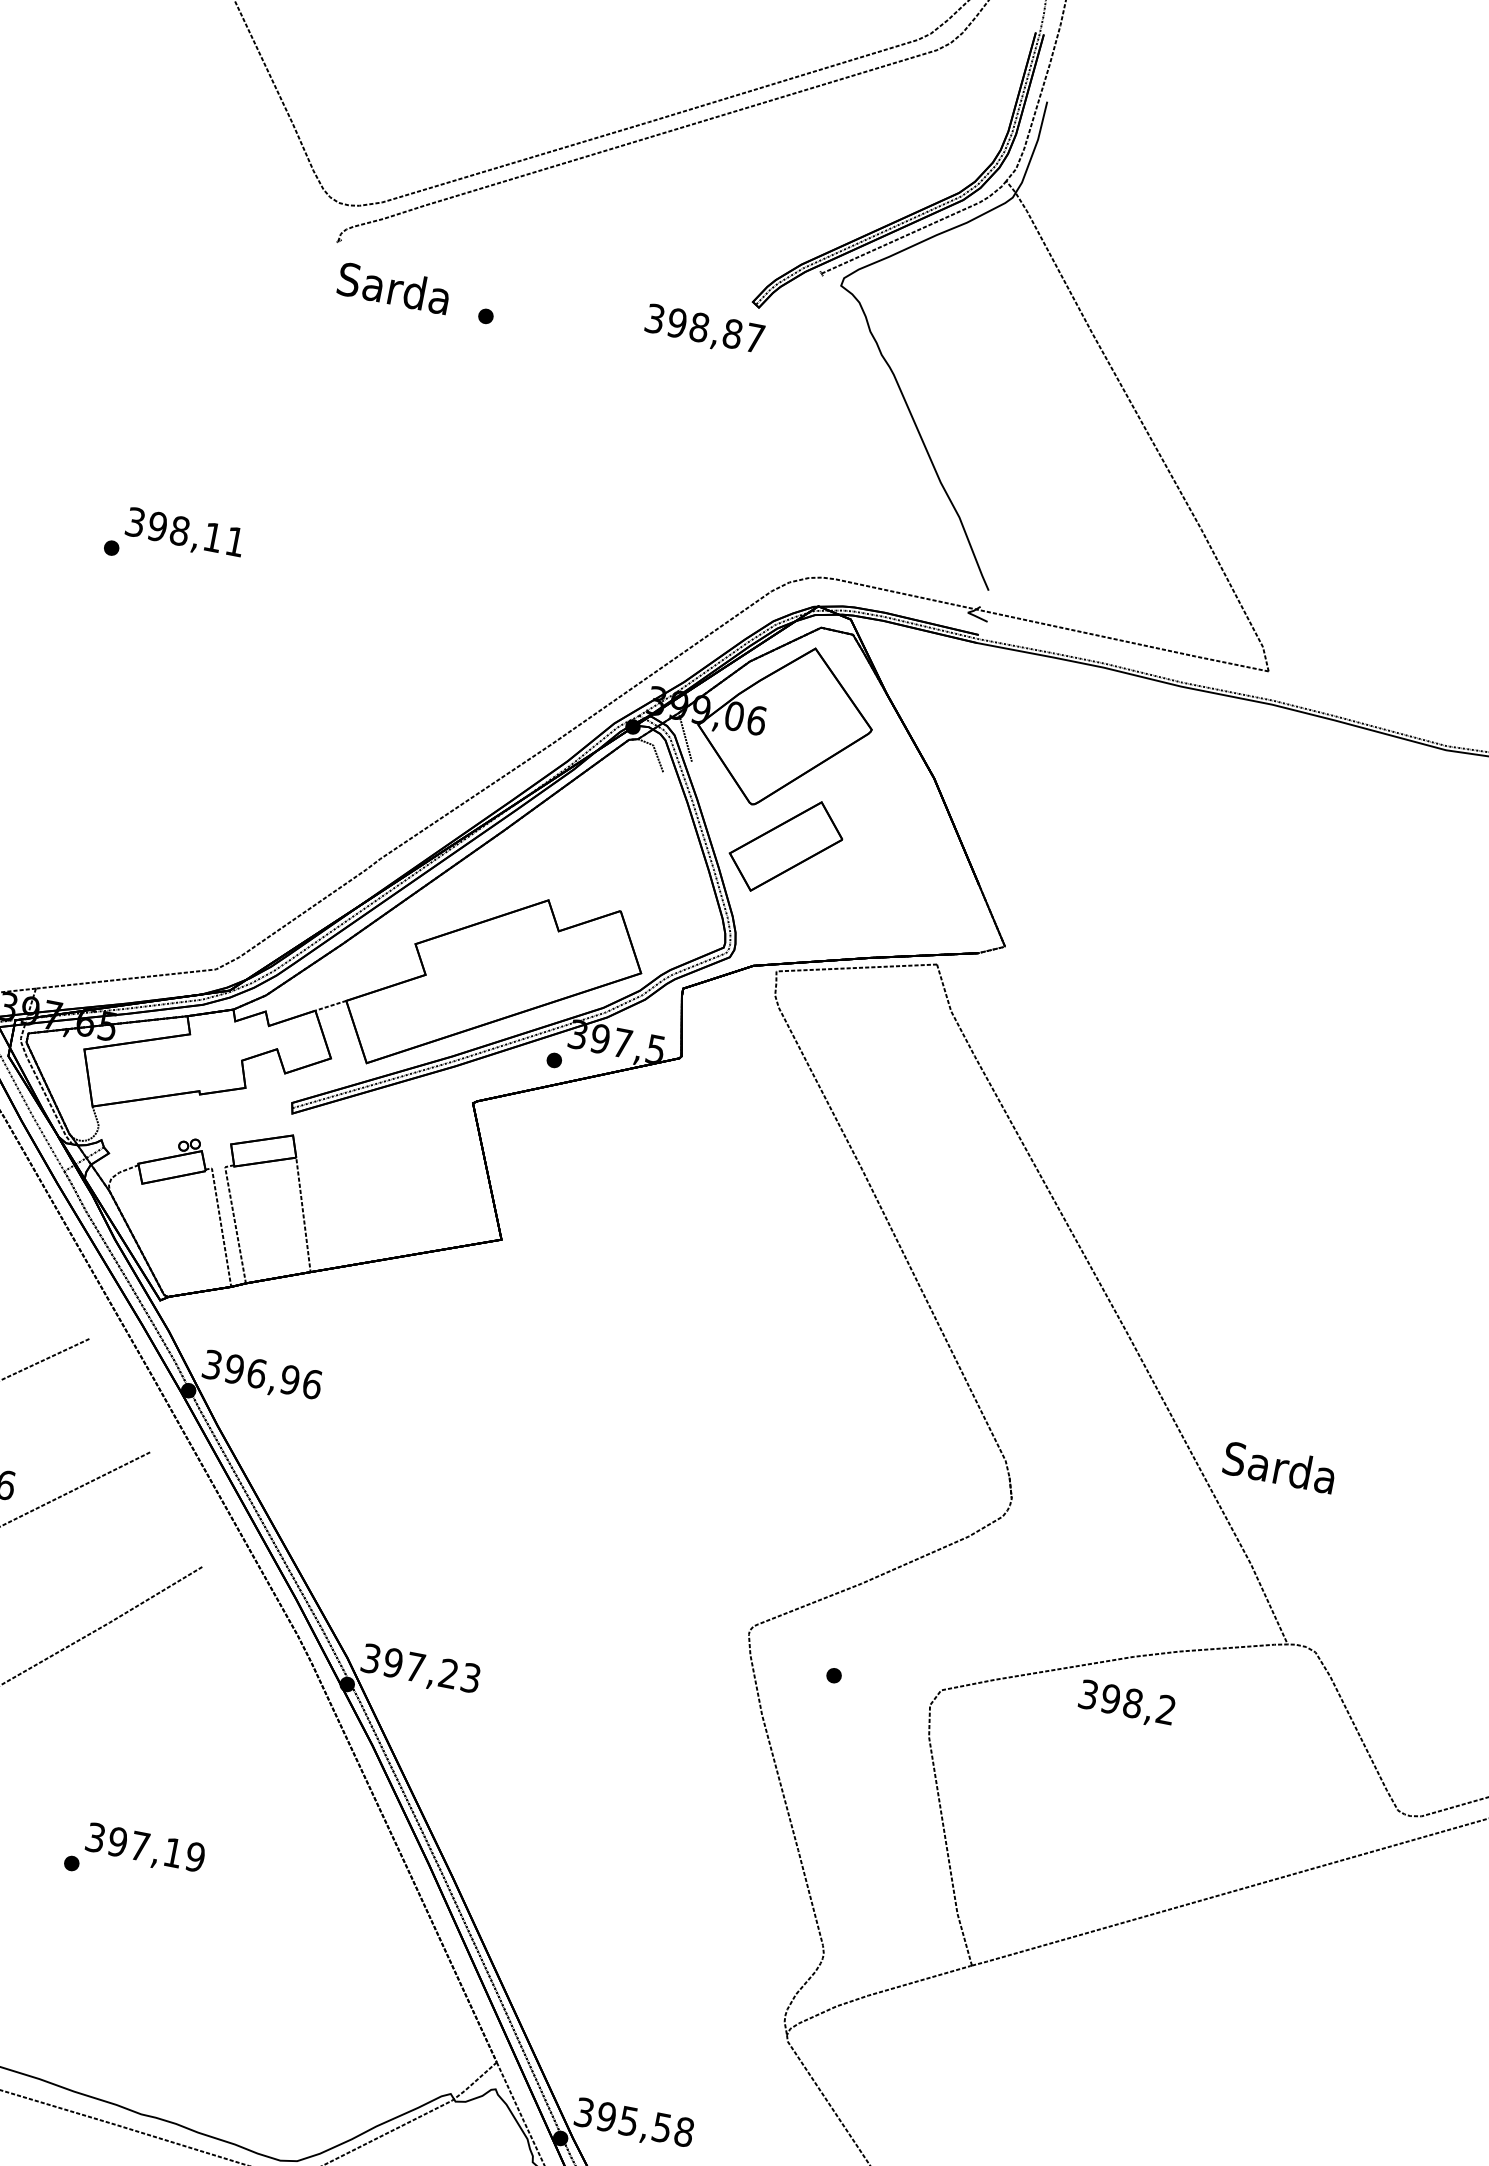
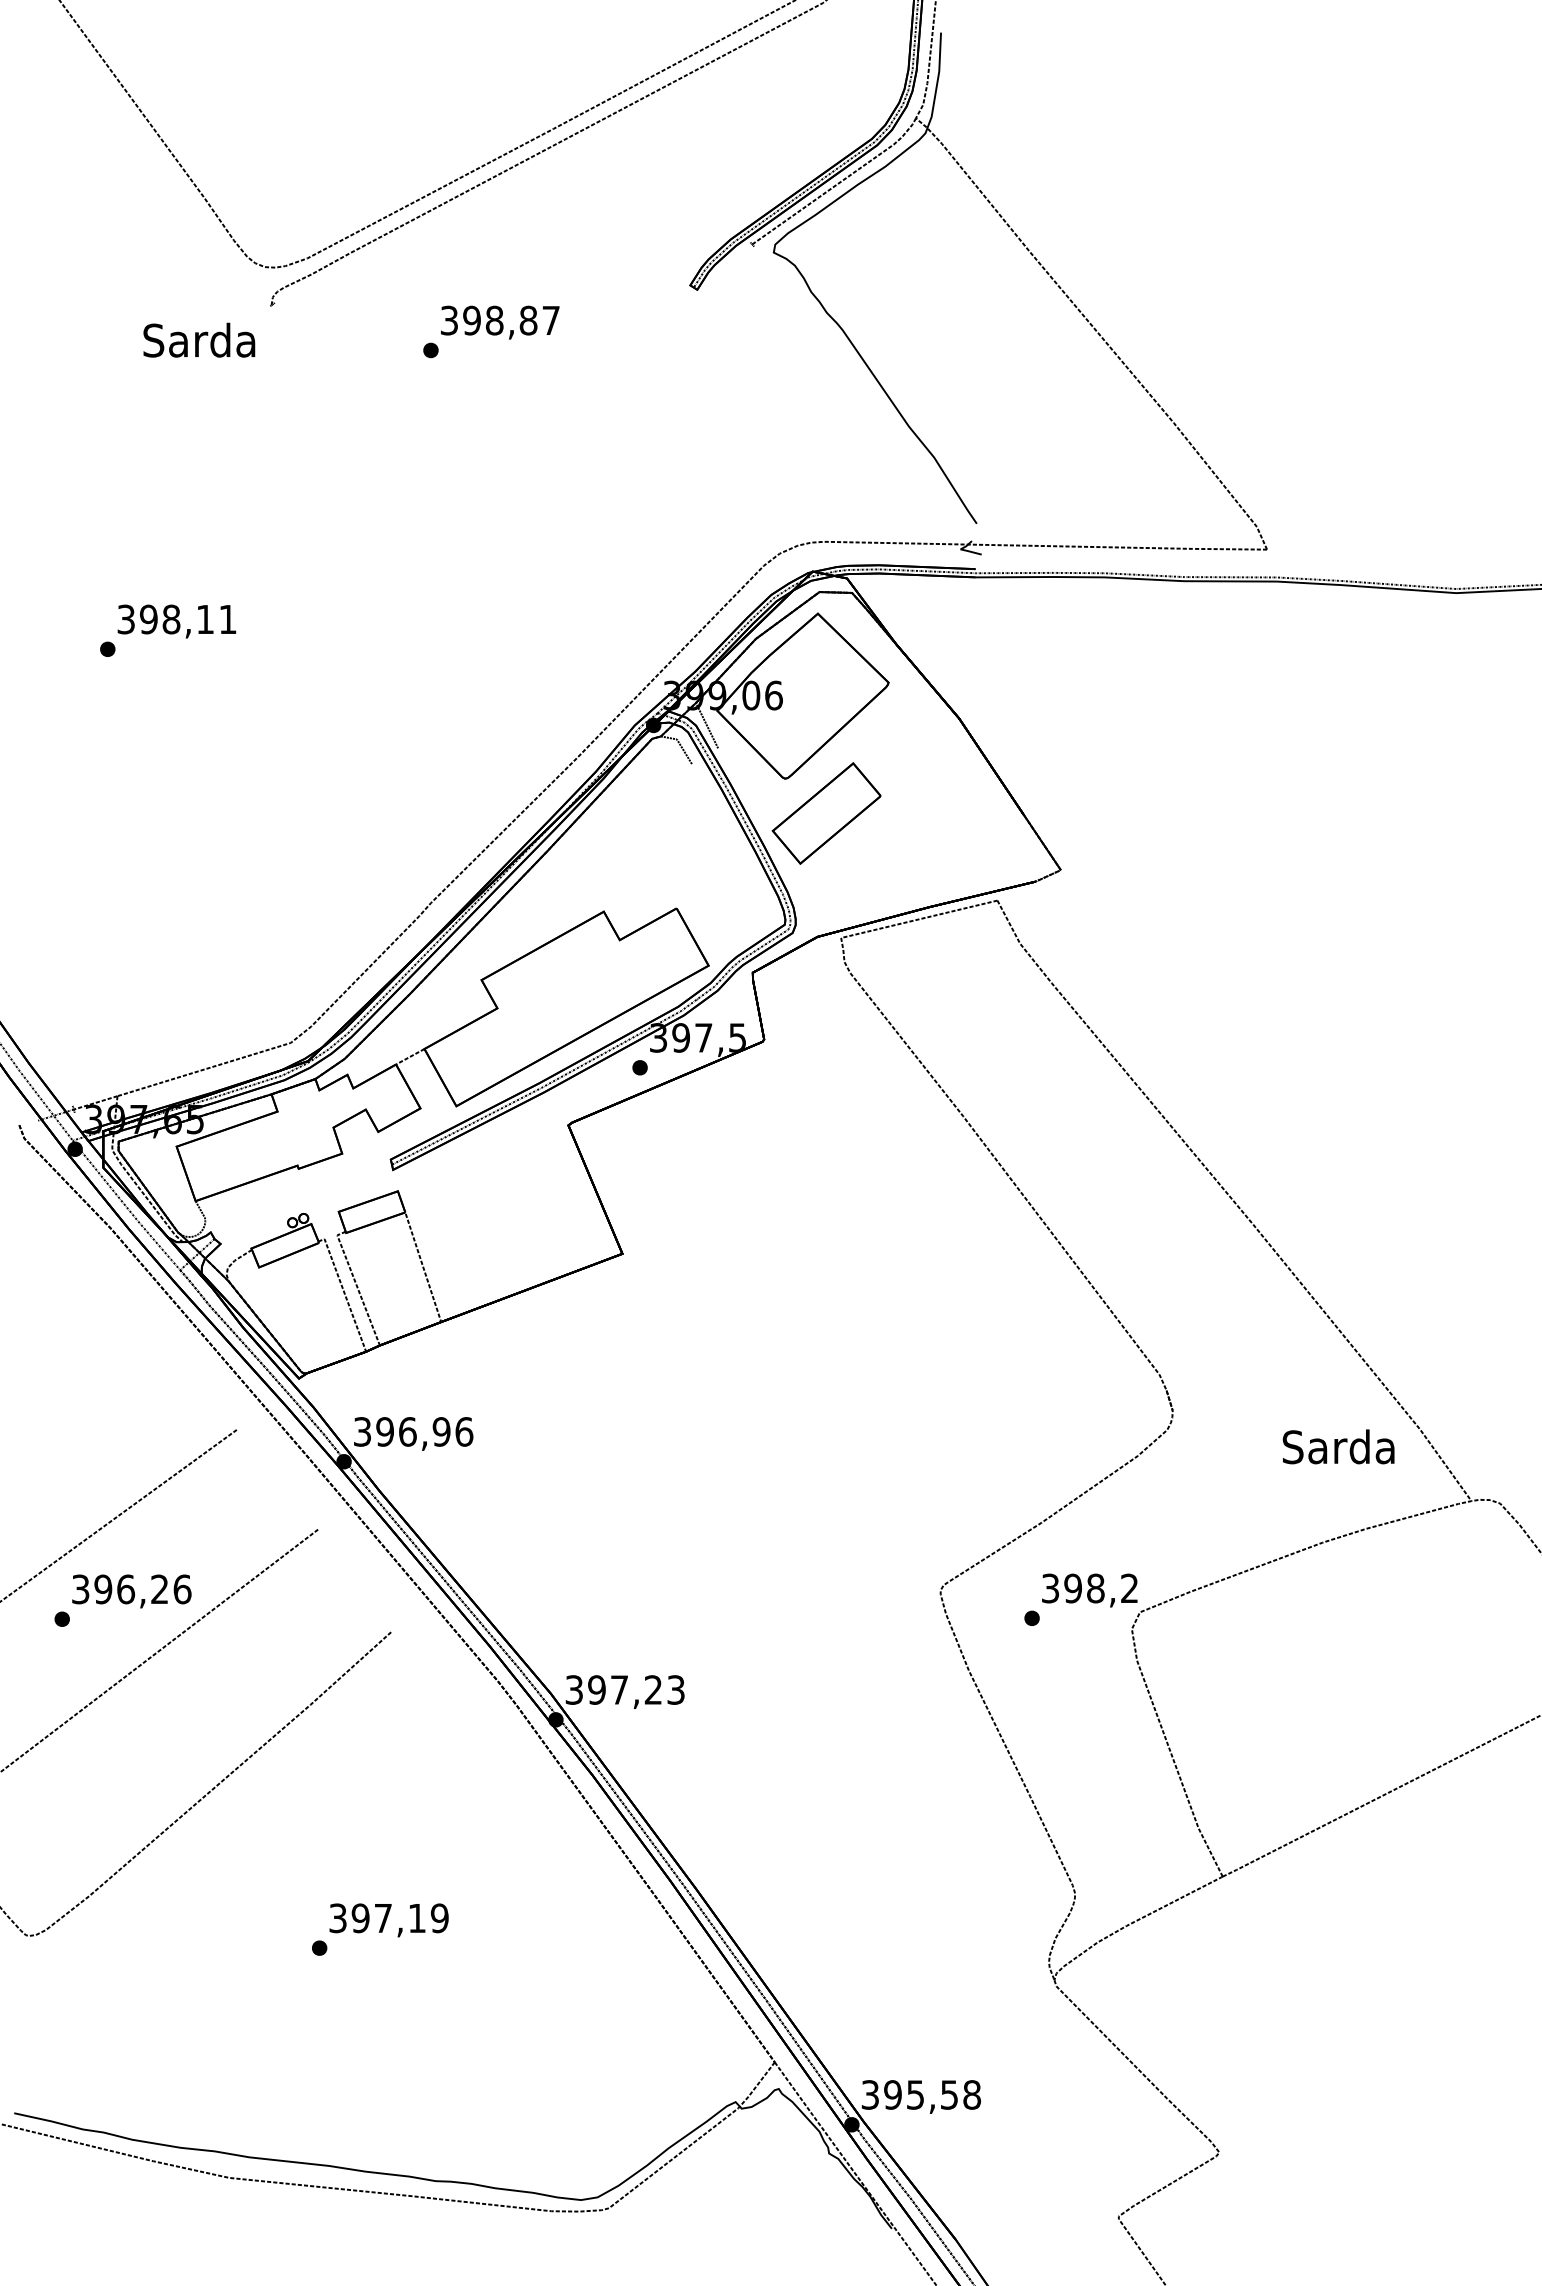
text: (394, 287) -> (199, 339), moved
text: (704, 330) -> (500, 322), moved
text: (1279, 1466) -> (1338, 1446), moved
text: (1126, 1704) -> (1089, 1590), moved

